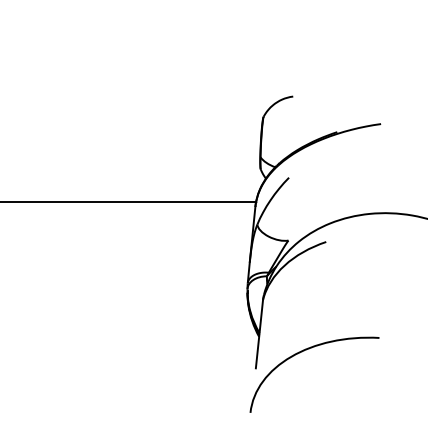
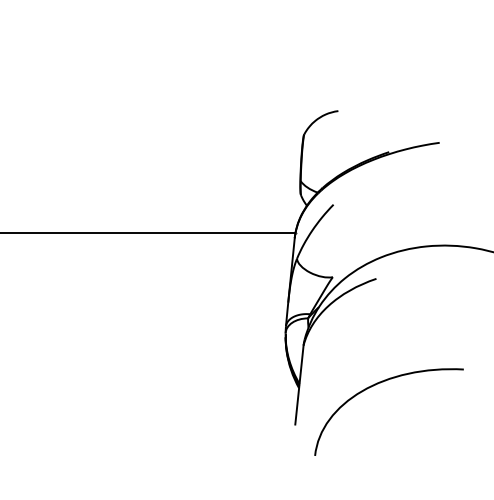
curve: (305, 350) -> (378, 384), moved

